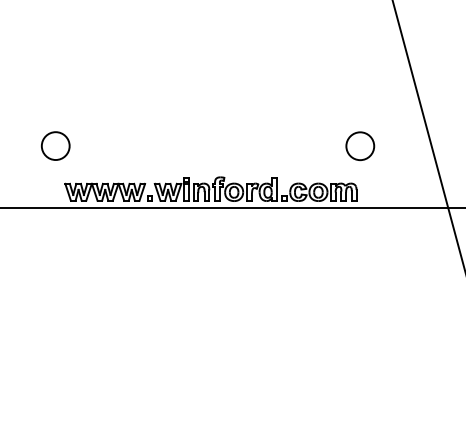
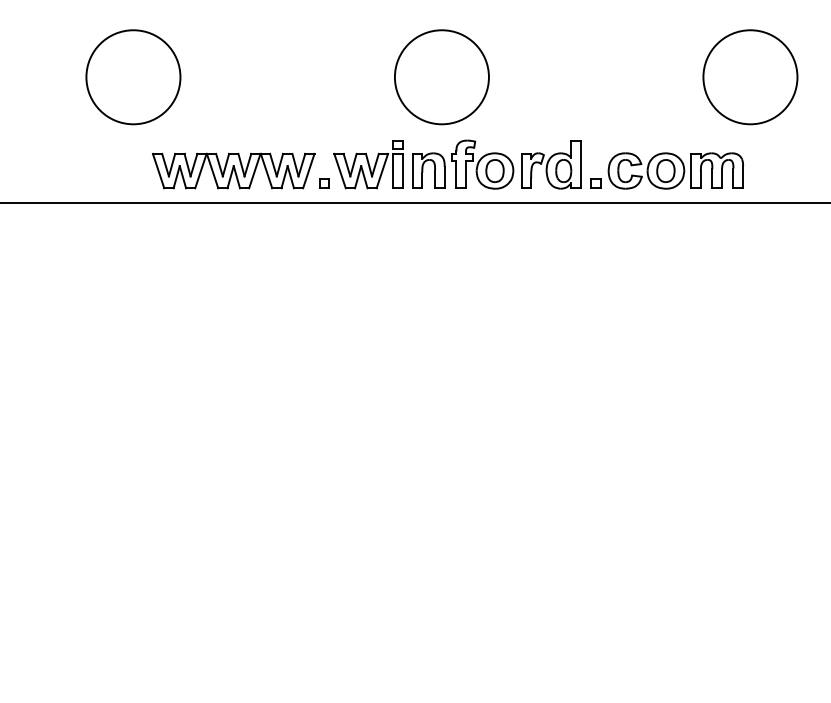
circle: (55, 145) -> (132, 76), size x1.67
circle: (207, 146) -> (441, 78), added
circle: (360, 146) -> (751, 78), size x1.67

